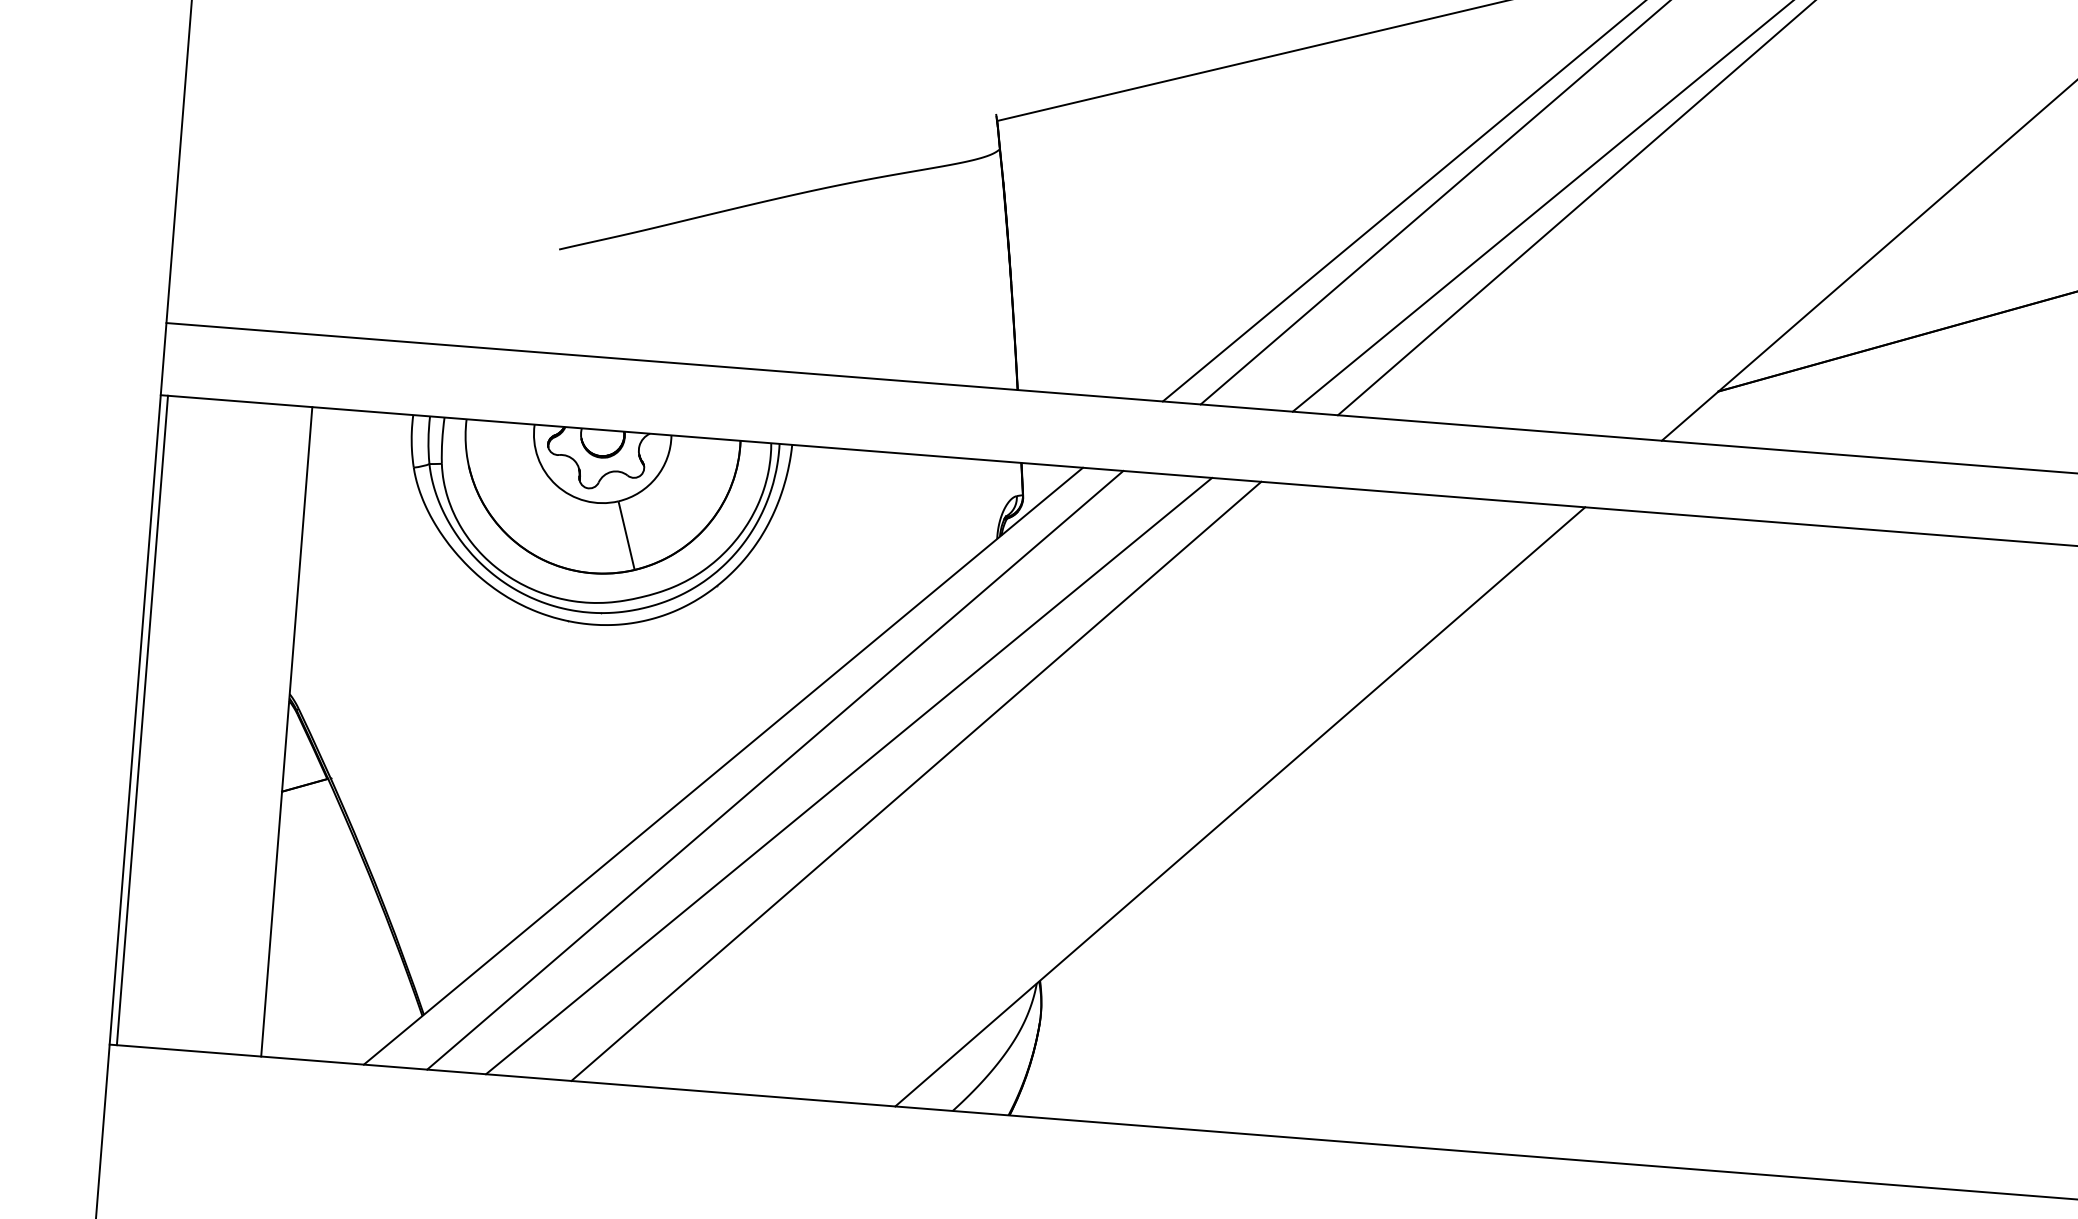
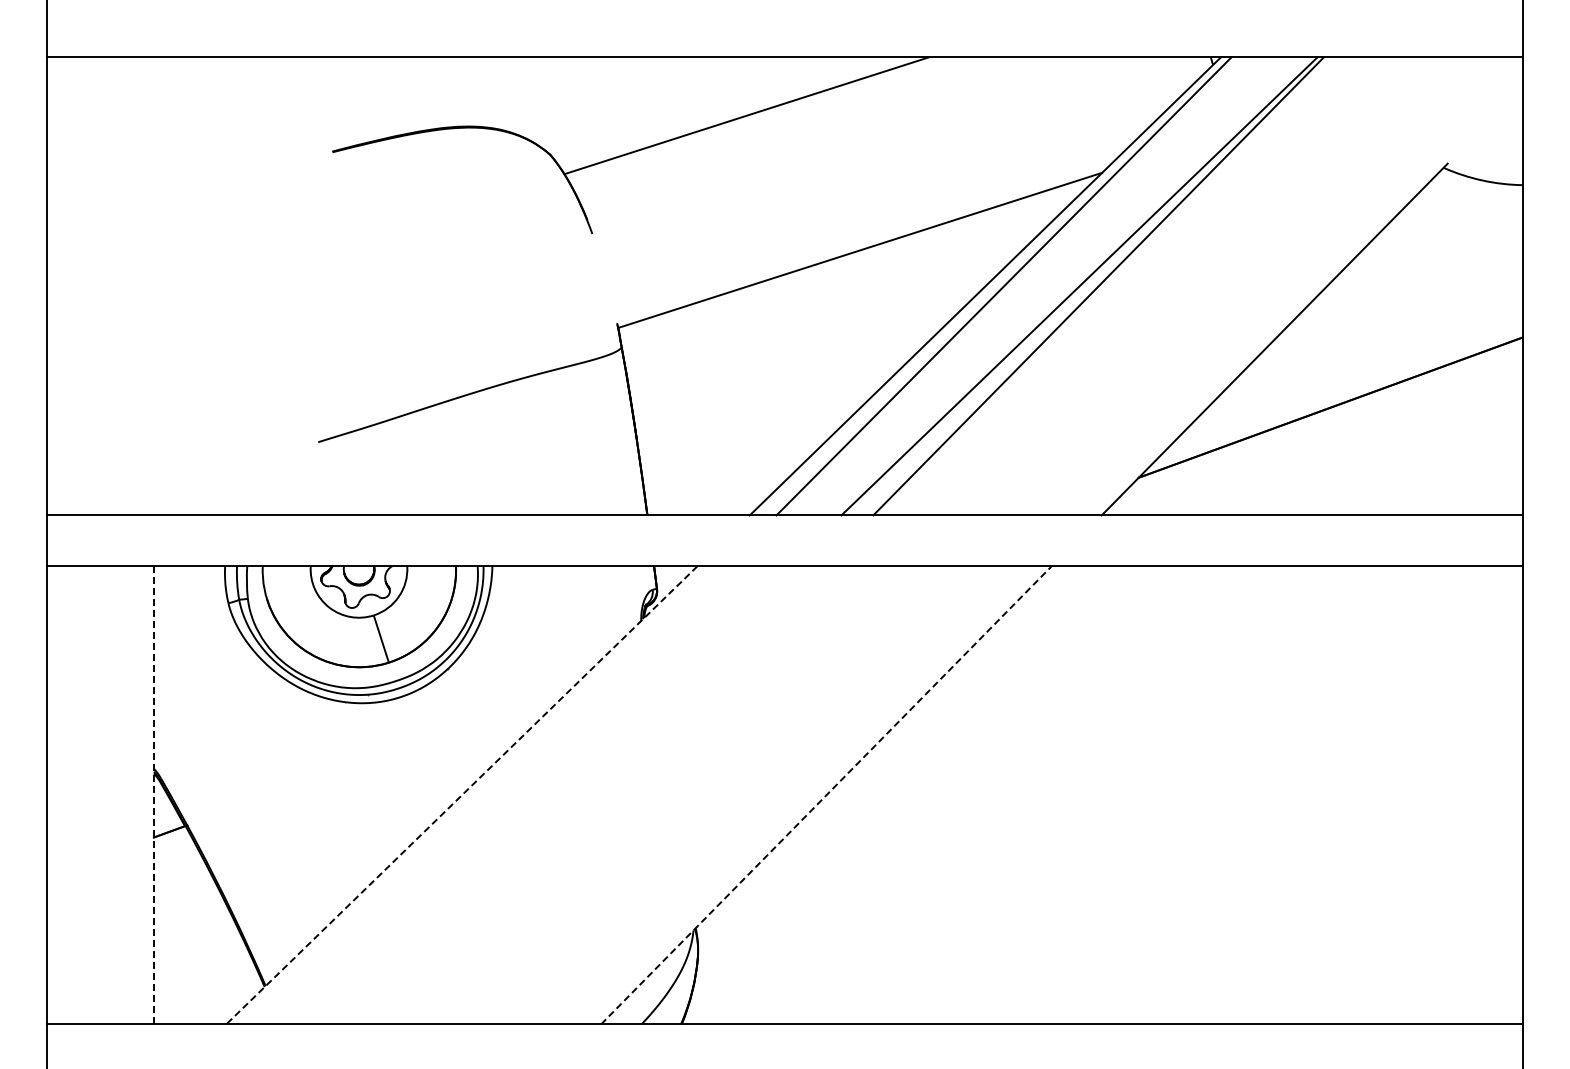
line: (142, 720) -> (52, 795), removed
line: (286, 730) -> (153, 794), solid -> dashed
line: (722, 766) -> (461, 795), solid -> dashed
line: (775, 770) -> (498, 795), removed
line: (848, 776) -> (550, 795), removed
line: (915, 781) -> (597, 795), removed
line: (1240, 805) -> (826, 794), solid -> dashed

